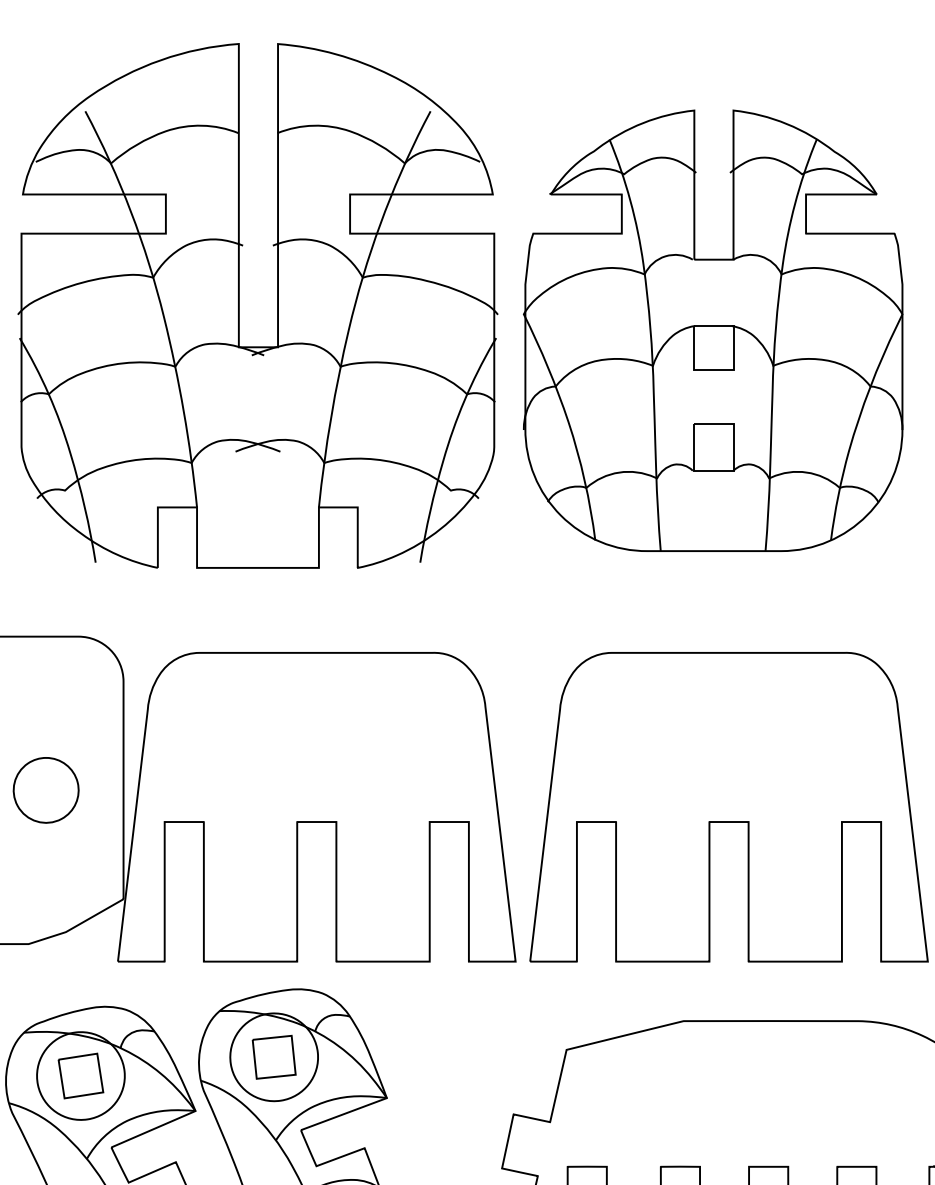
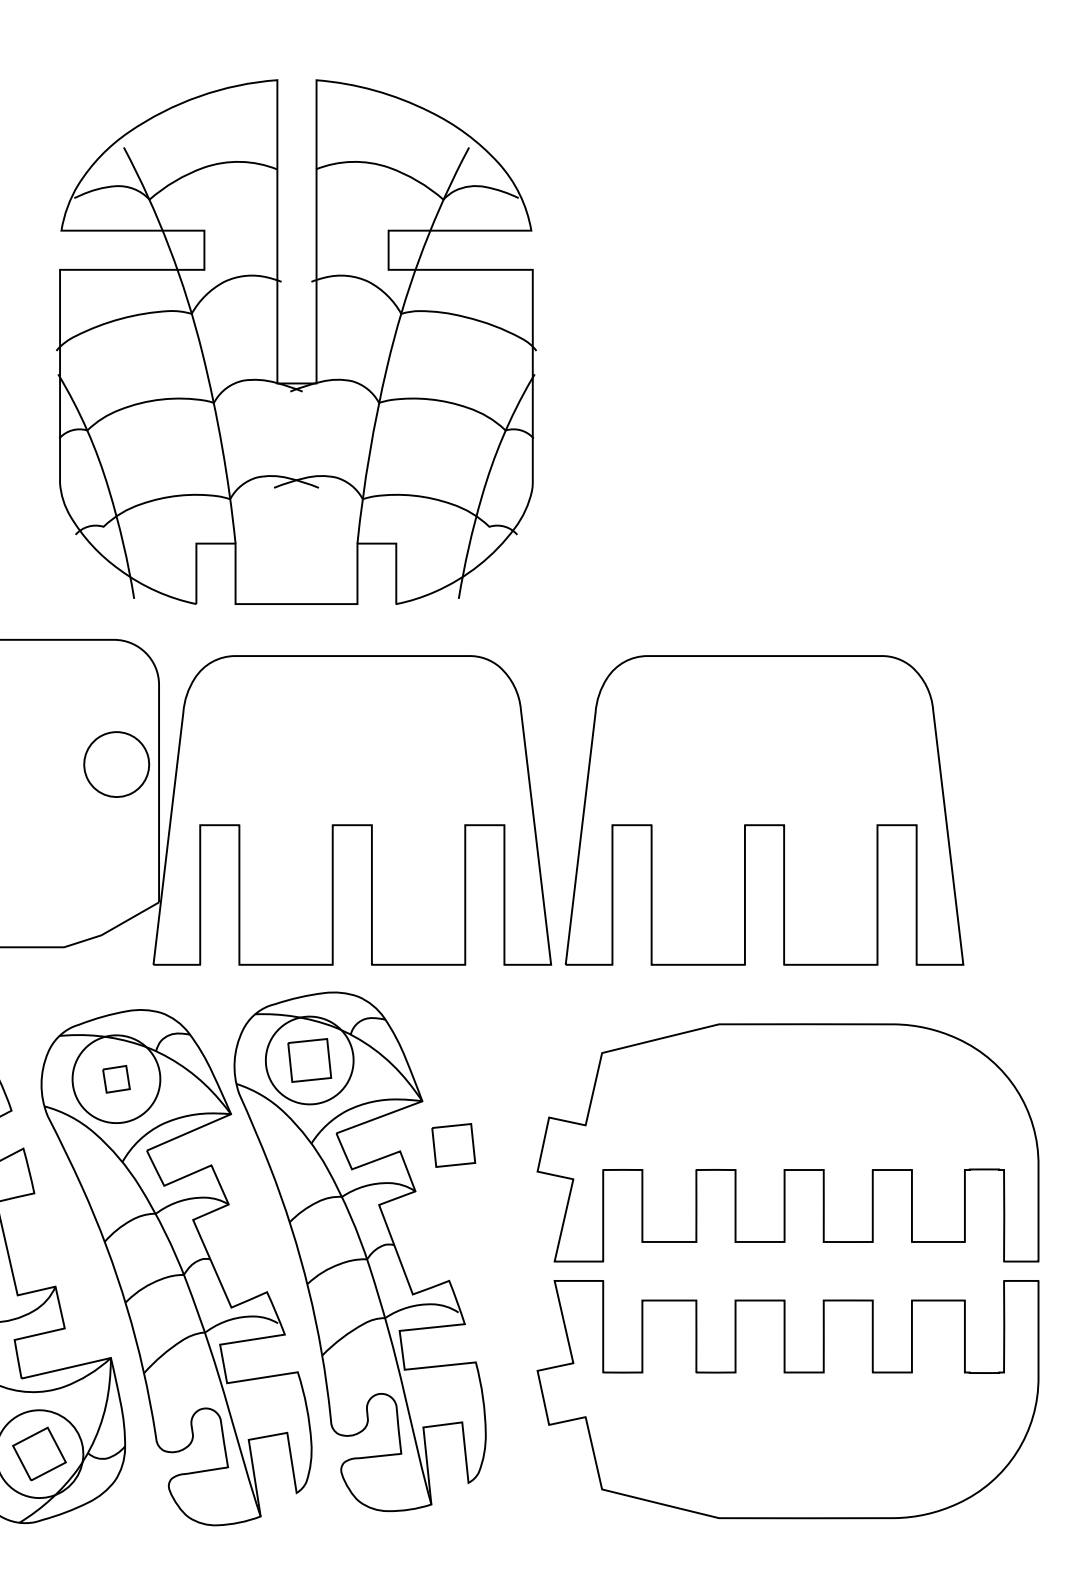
part: (239, 305) -> (278, 341), moved
part: (712, 330) -> (748, 333), removed
part: (45, 790) -> (116, 764), moved
part: (80, 1076) -> (116, 1079), size x0.6
part: (417, 1142) -> (453, 1145), added

